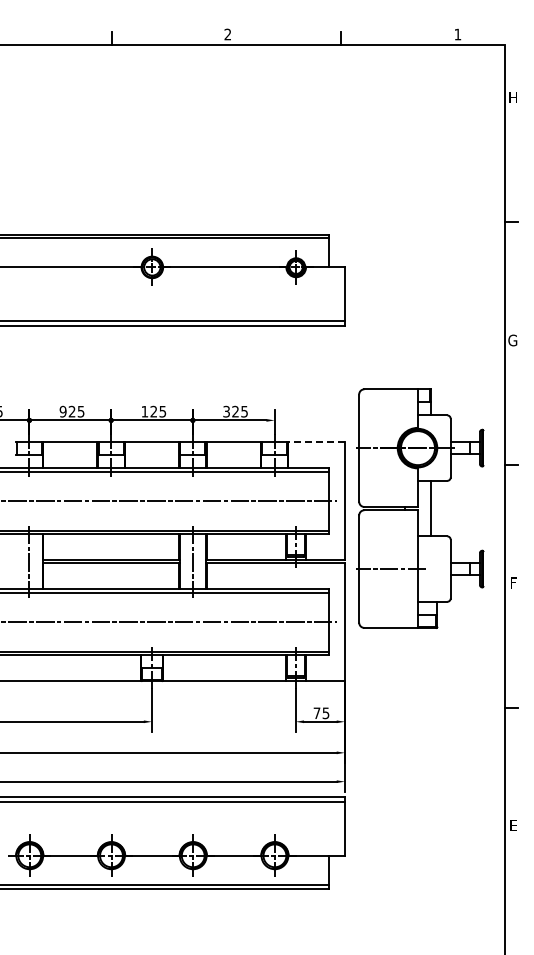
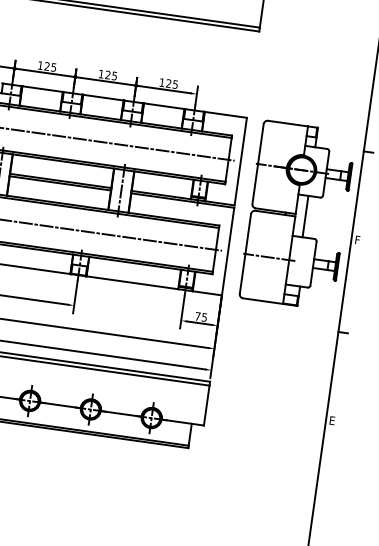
text: (62, 411) -> (40, 65), 925 -> 125
text: (226, 411) -> (162, 82), 325 -> 125
line: (316, 442) -> (225, 115), dashed -> solid
part: (420, 508) -> (297, 215), moved

